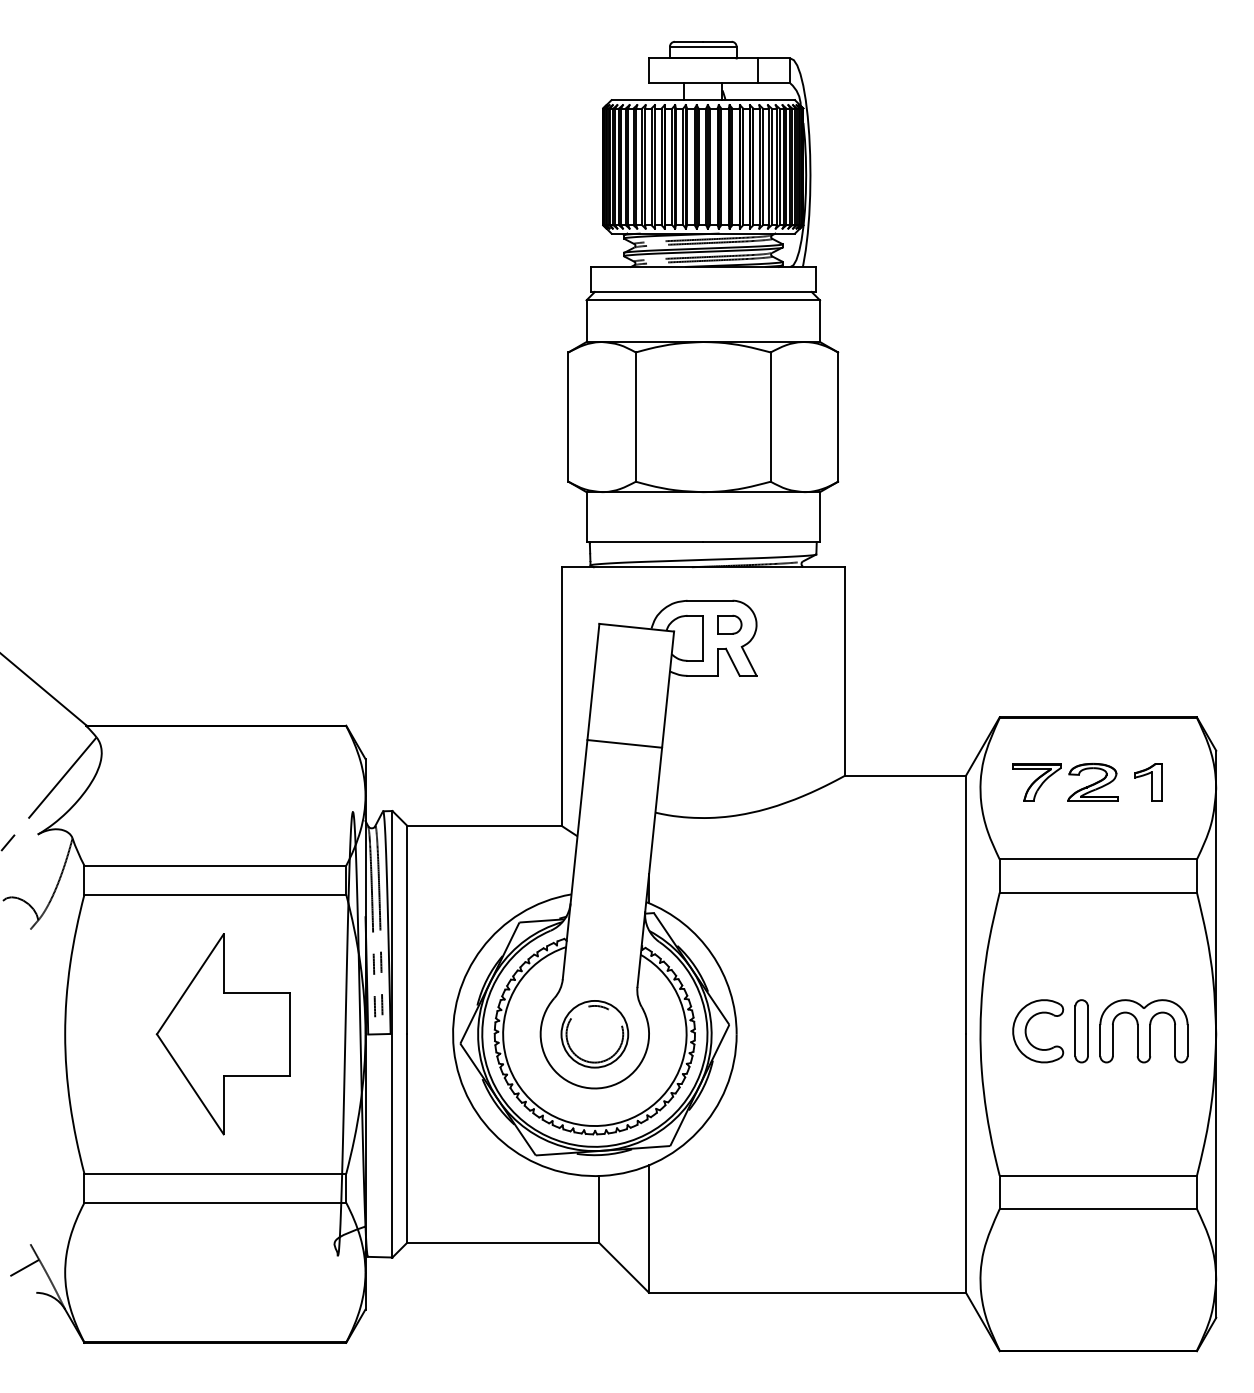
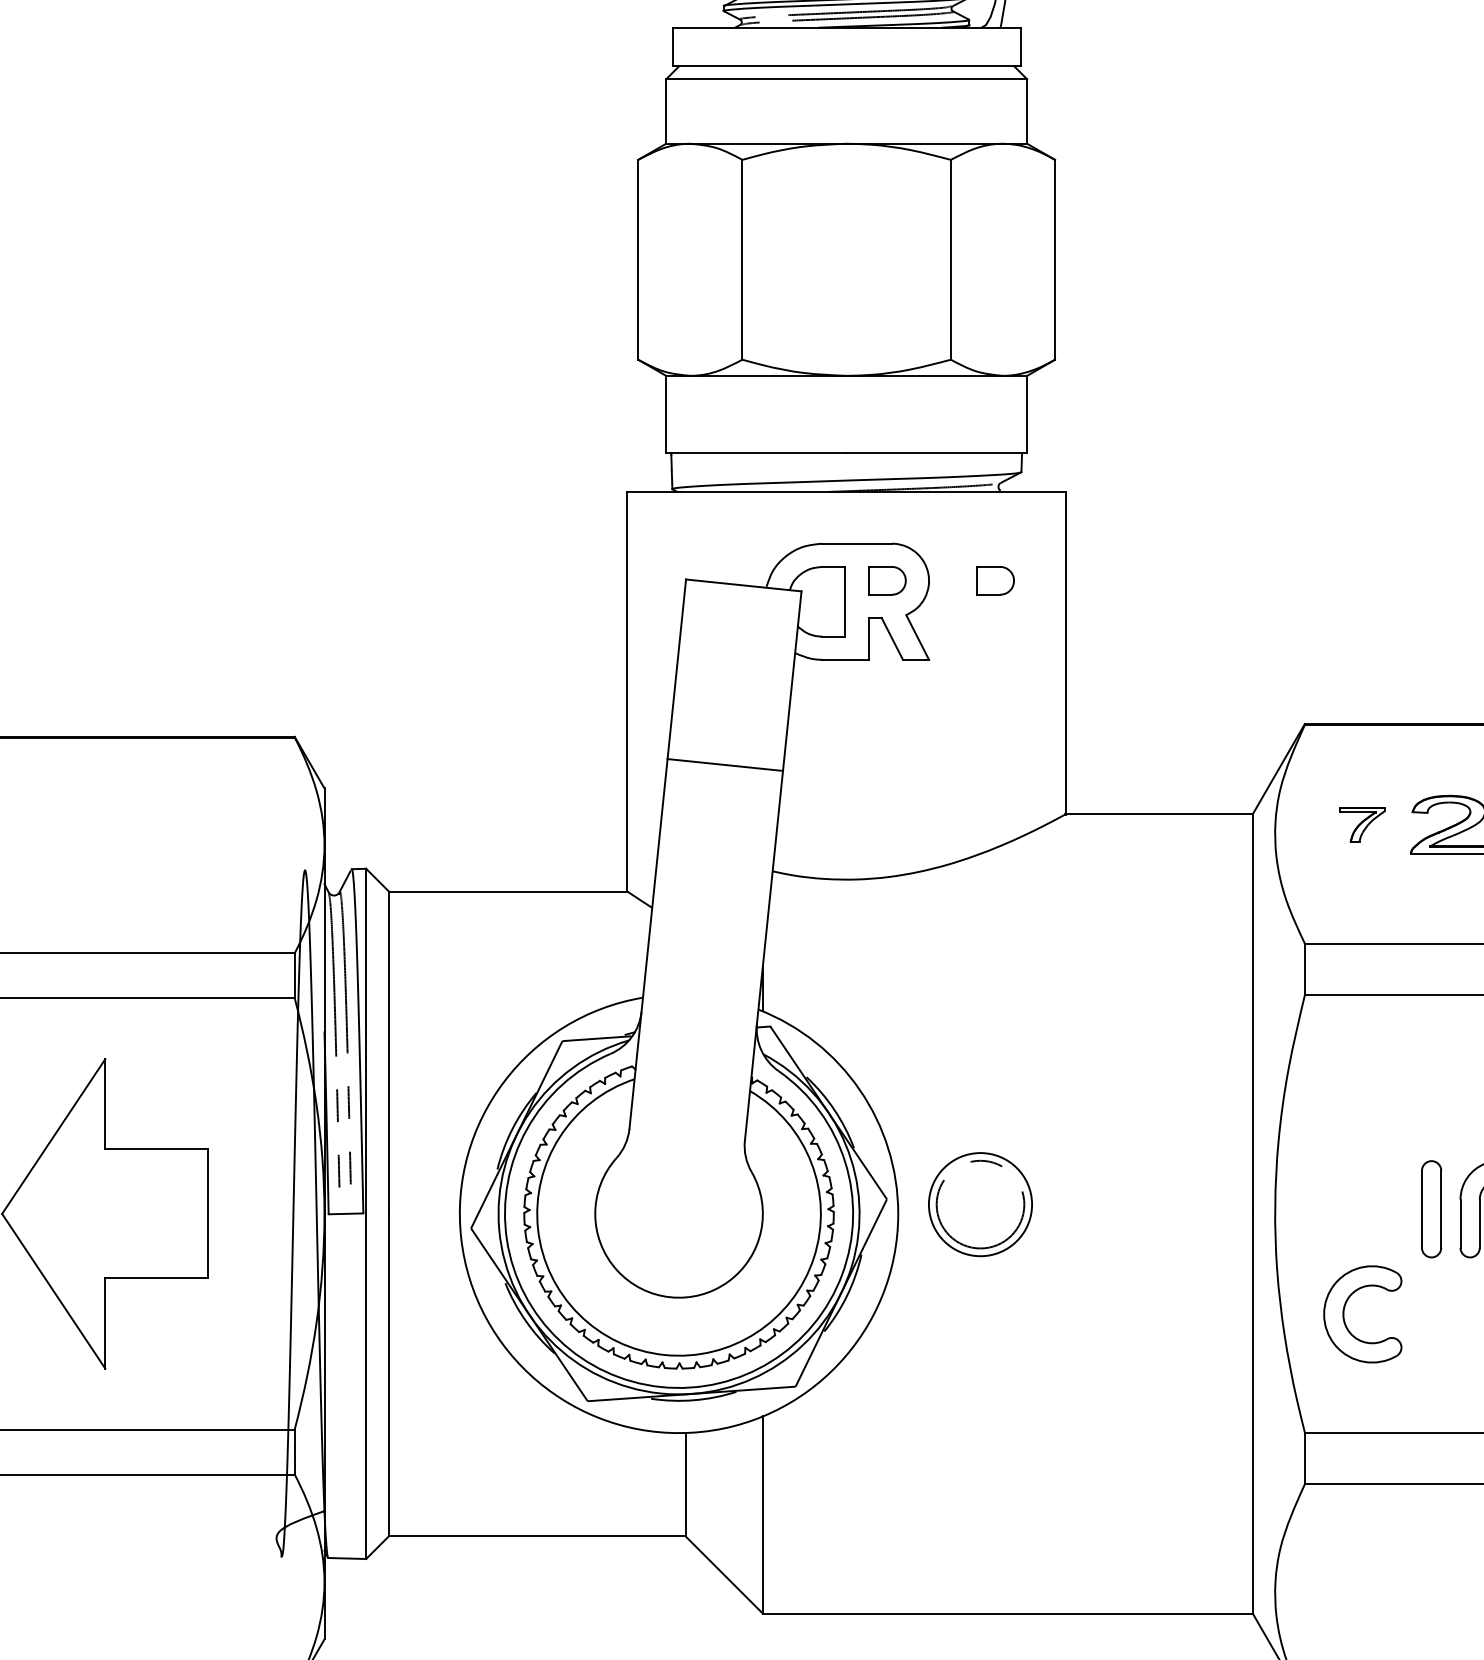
part: (799, 624) -> (995, 580), added
part: (1036, 782) -> (1361, 824), size x0.6
part: (1026, 1031) -> (1344, 1314), moved
part: (594, 1034) -> (979, 1204), moved

